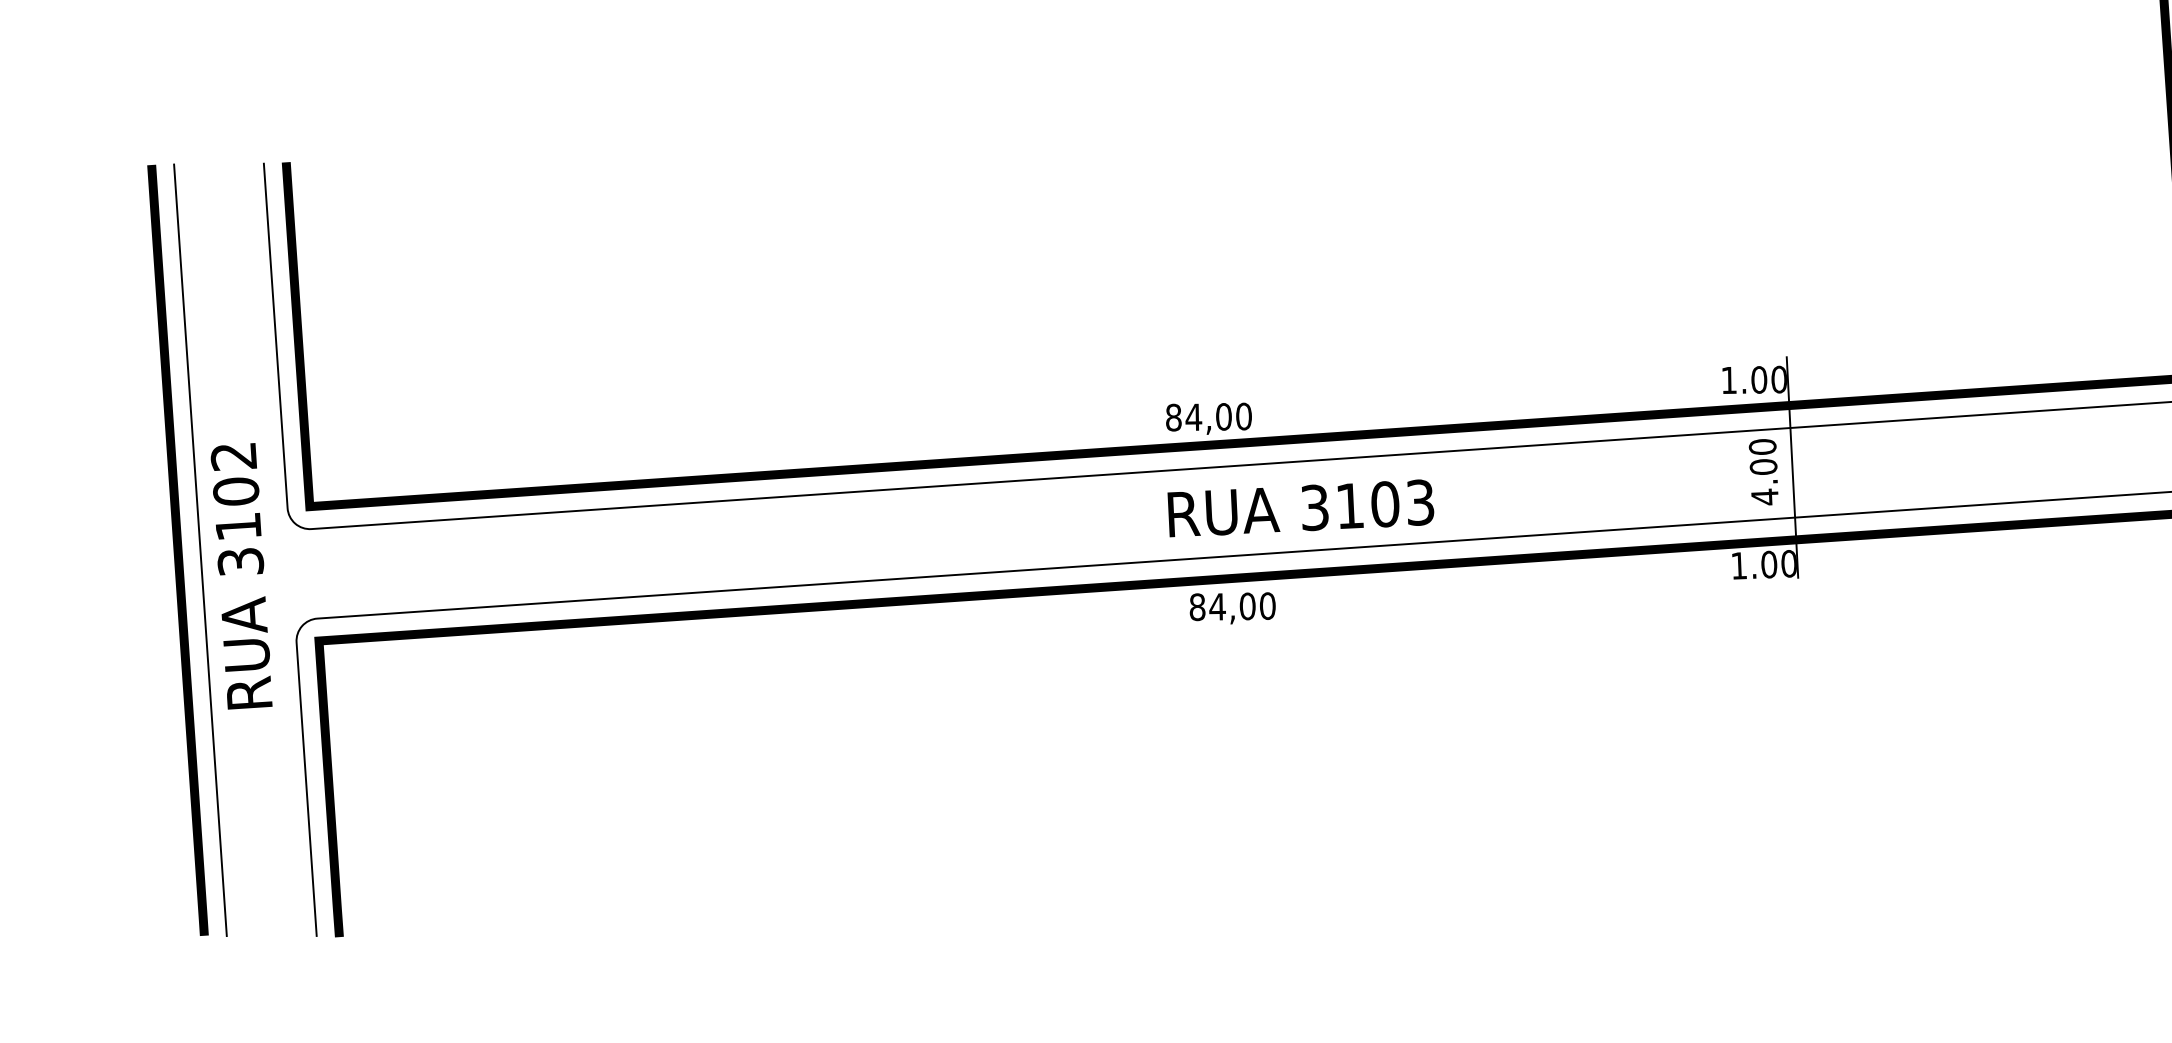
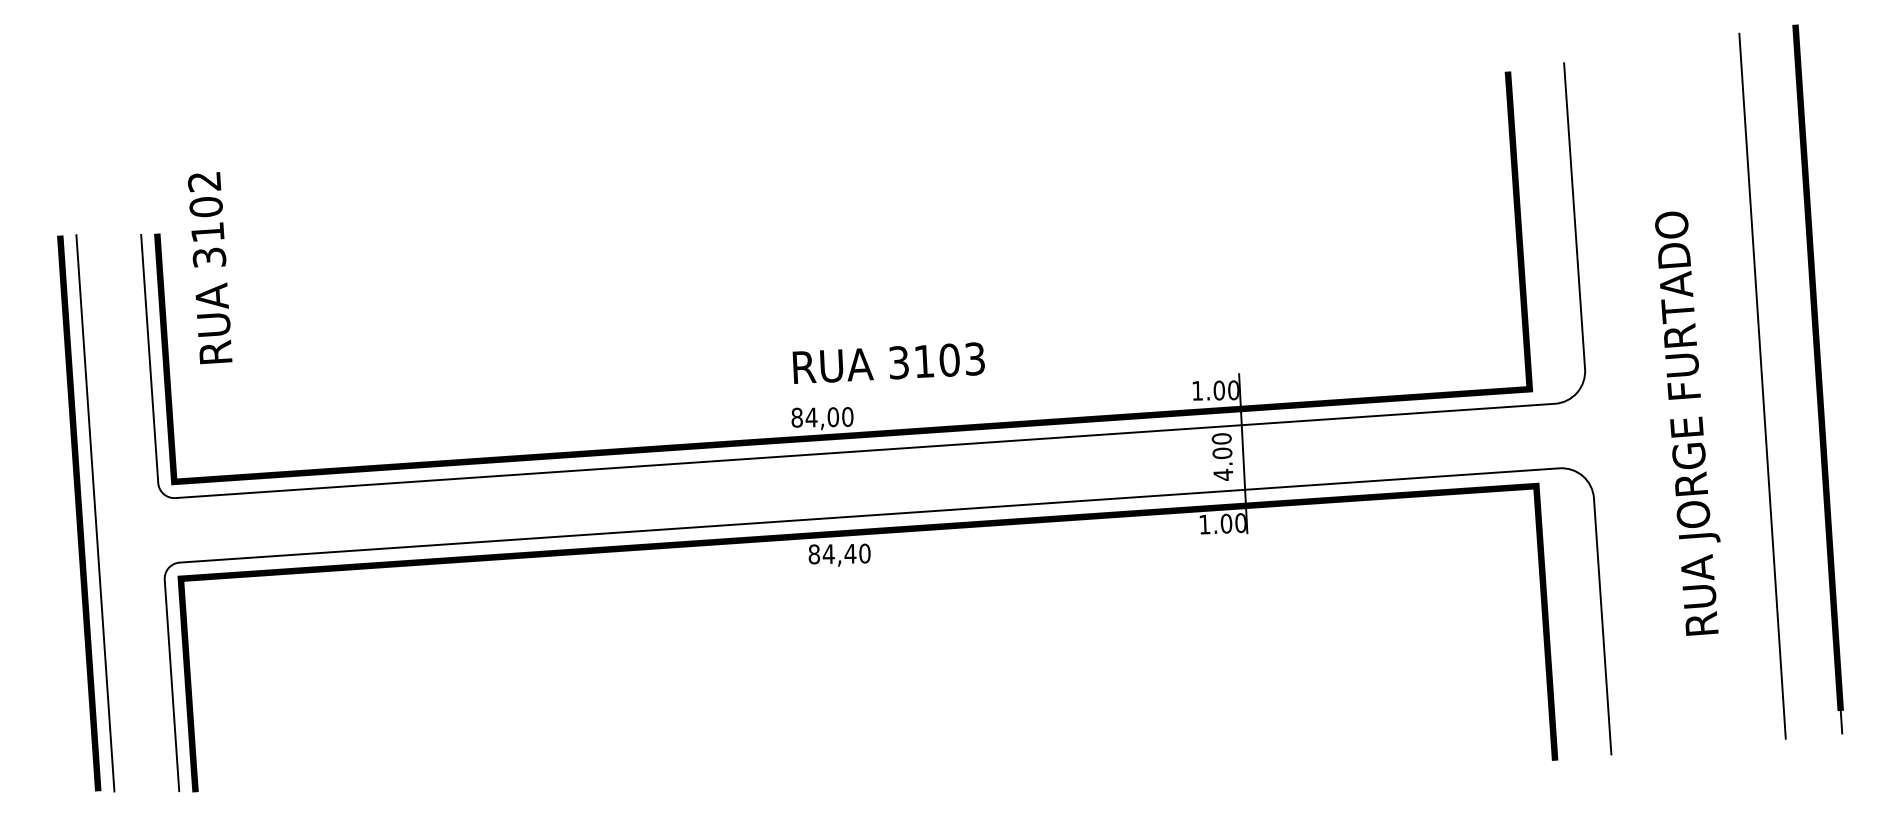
text: (1300, 507) -> (888, 362), moved
text: (242, 576) -> (210, 268), moved
text: (1247, 605) -> (850, 553), 84,00 -> 84,40

